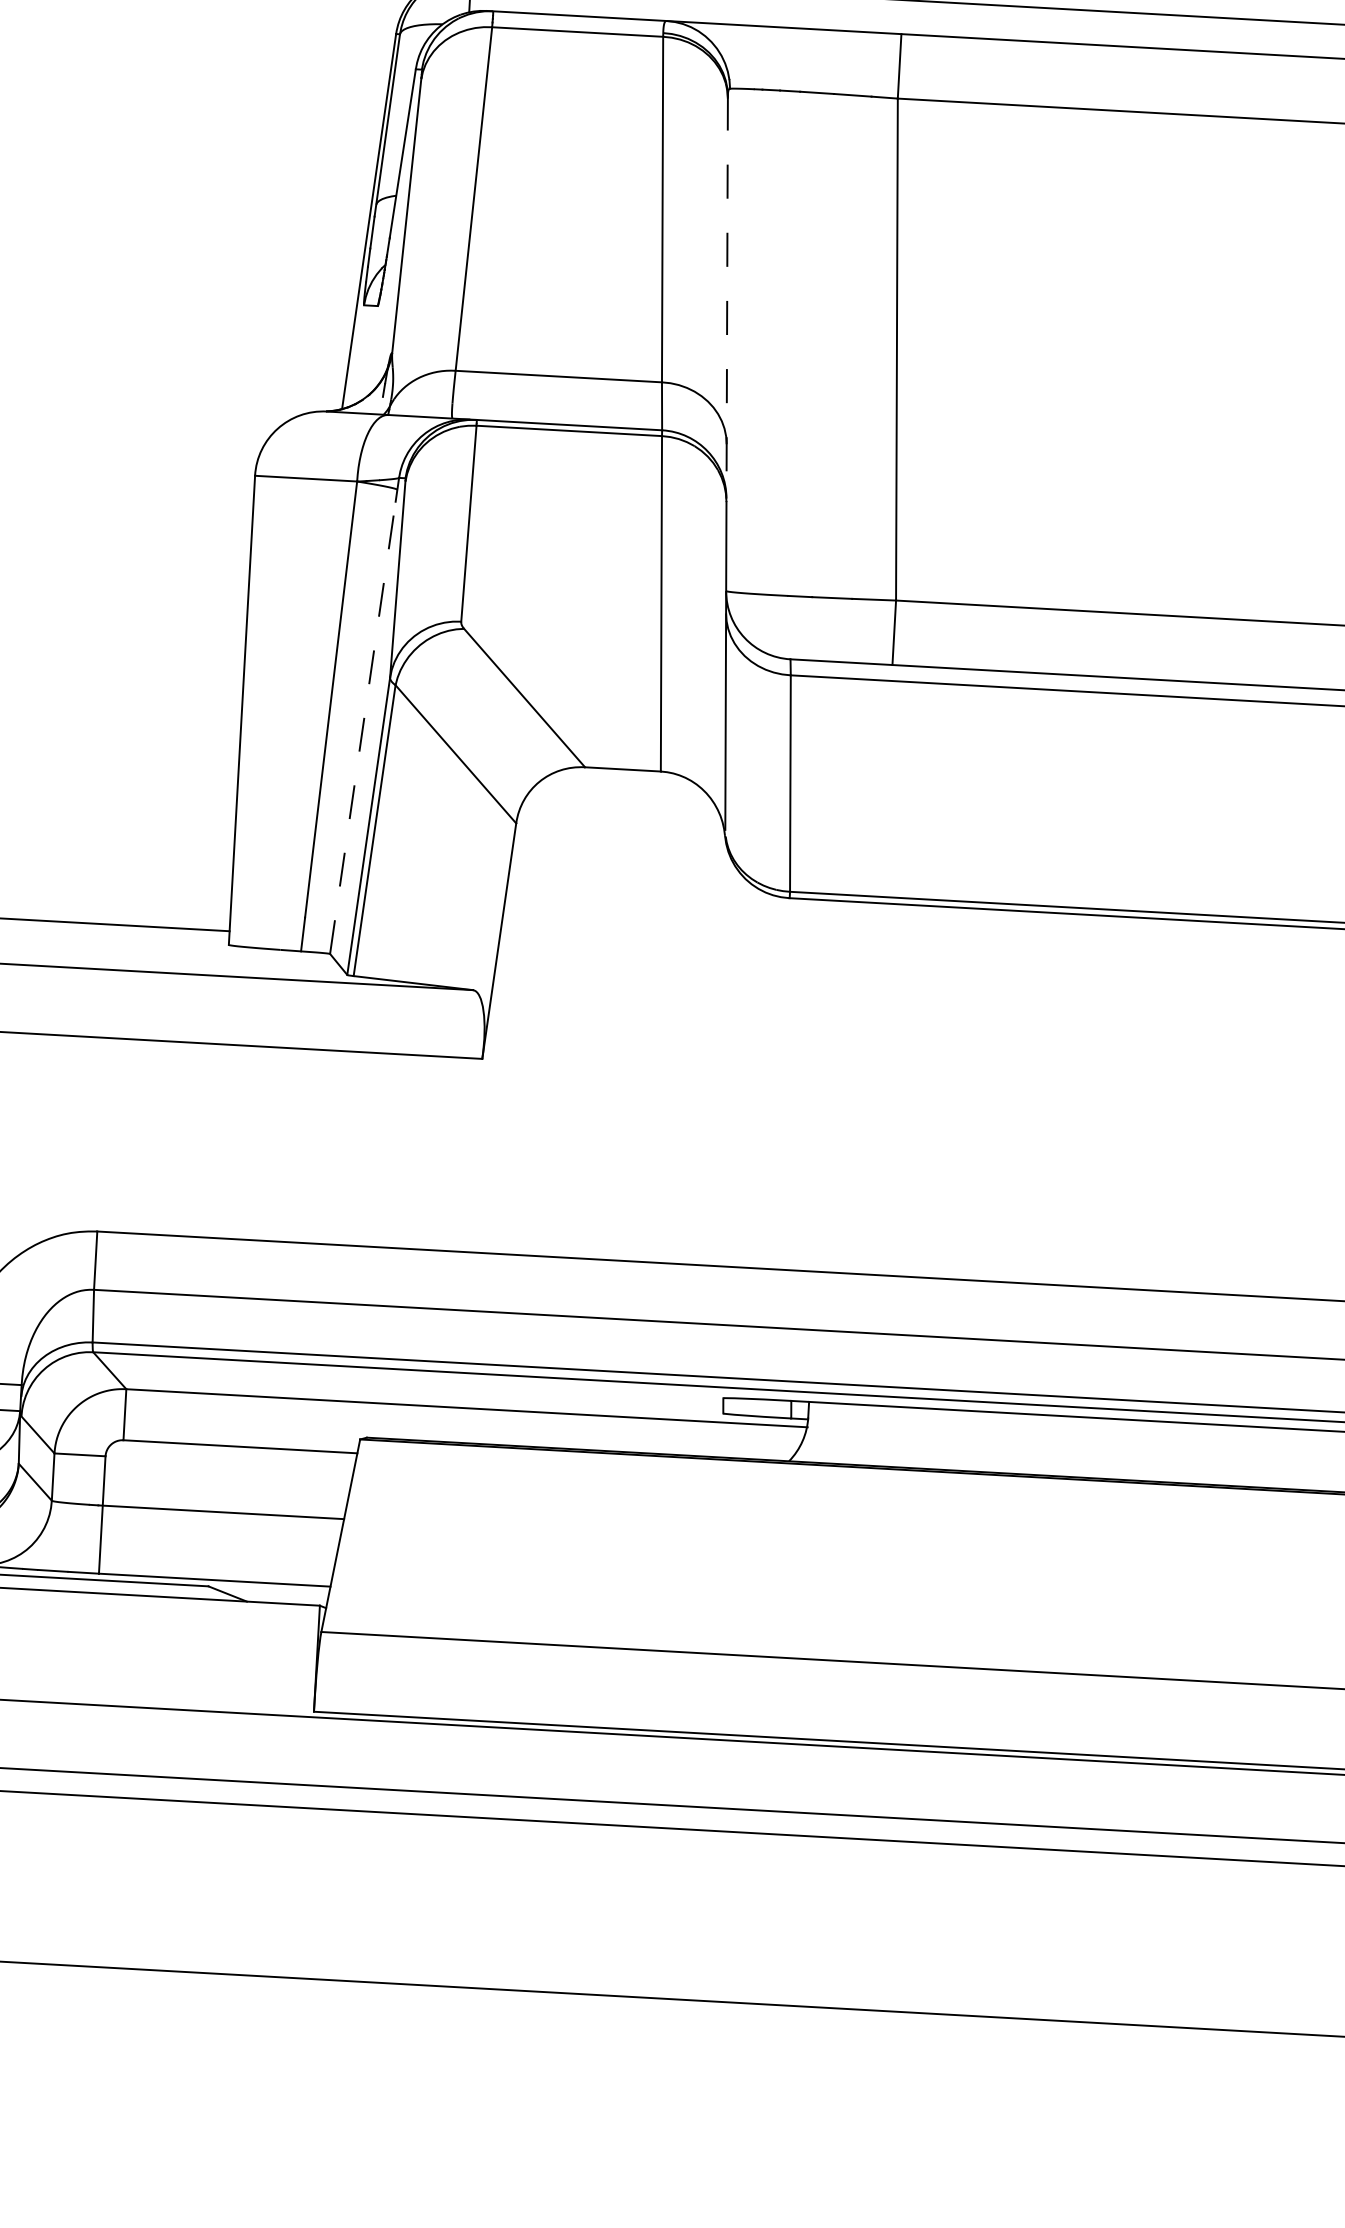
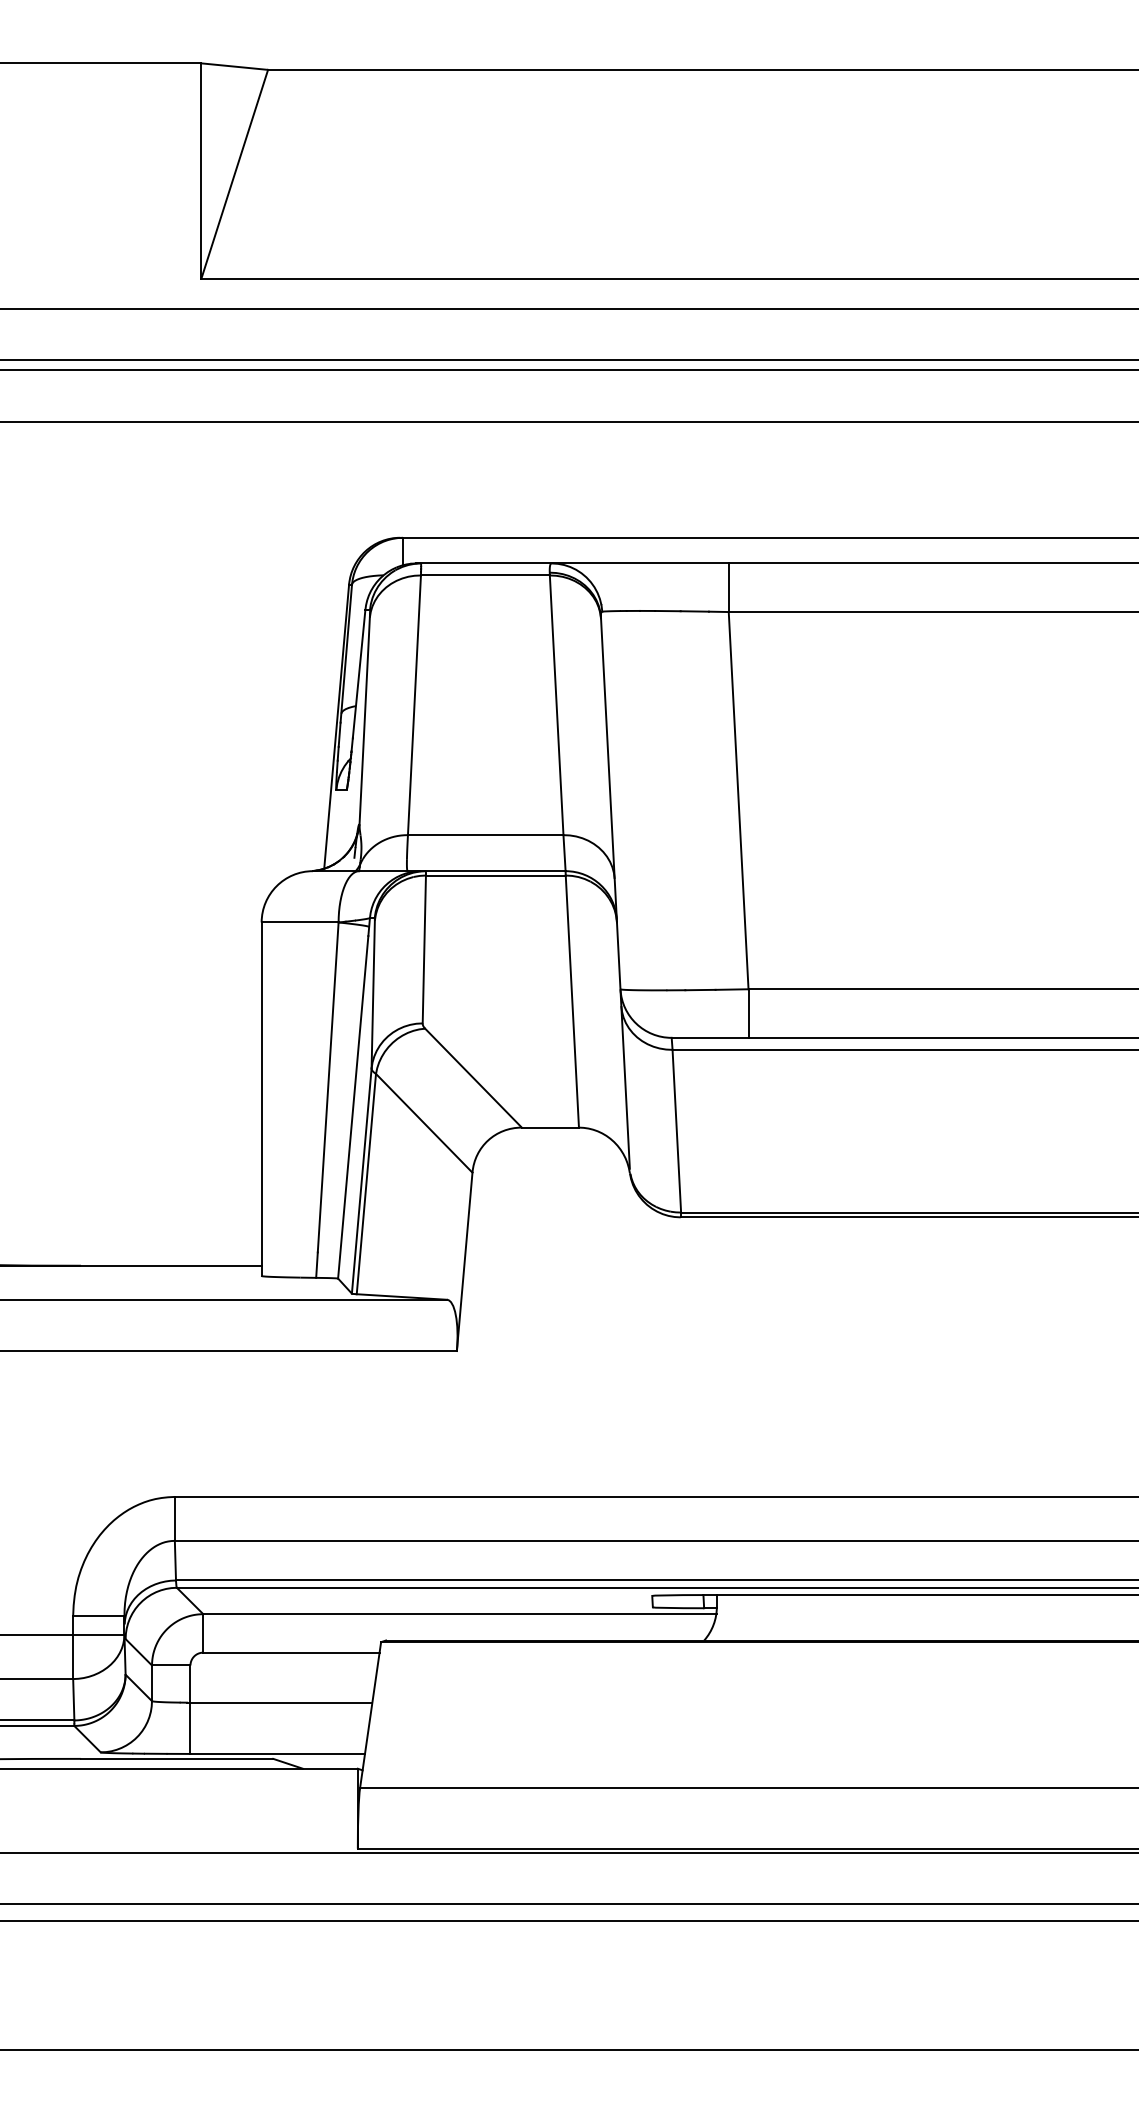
line: (726, 299) -> (608, 770), dashed -> solid
line: (363, 728) -> (353, 1107), dashed -> solid

